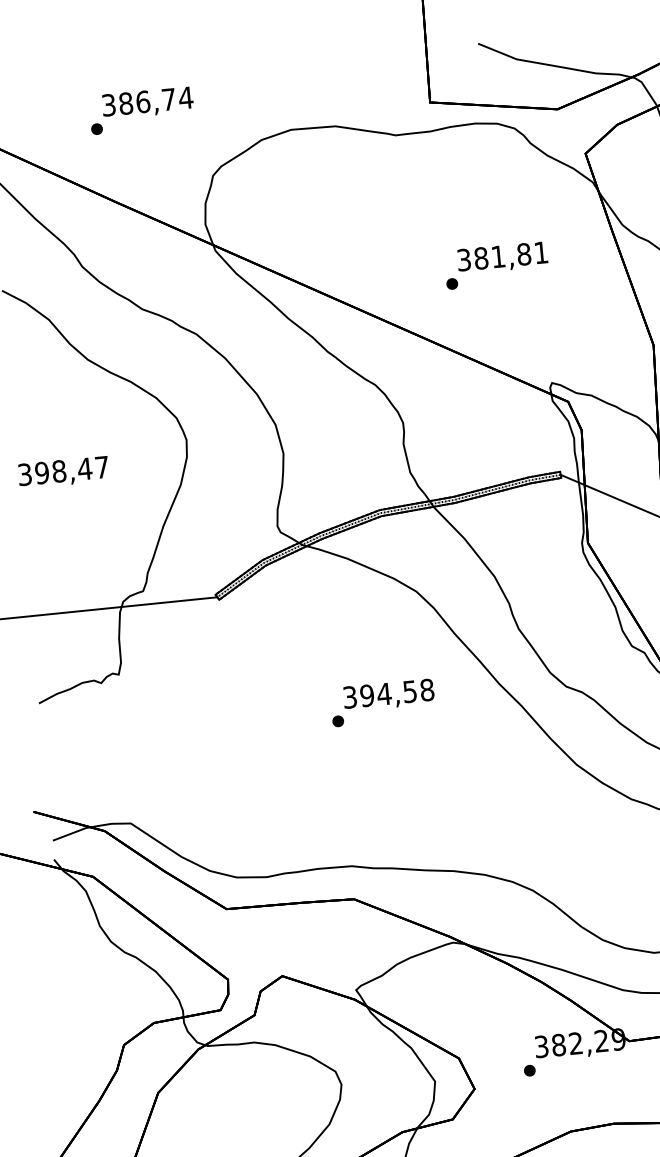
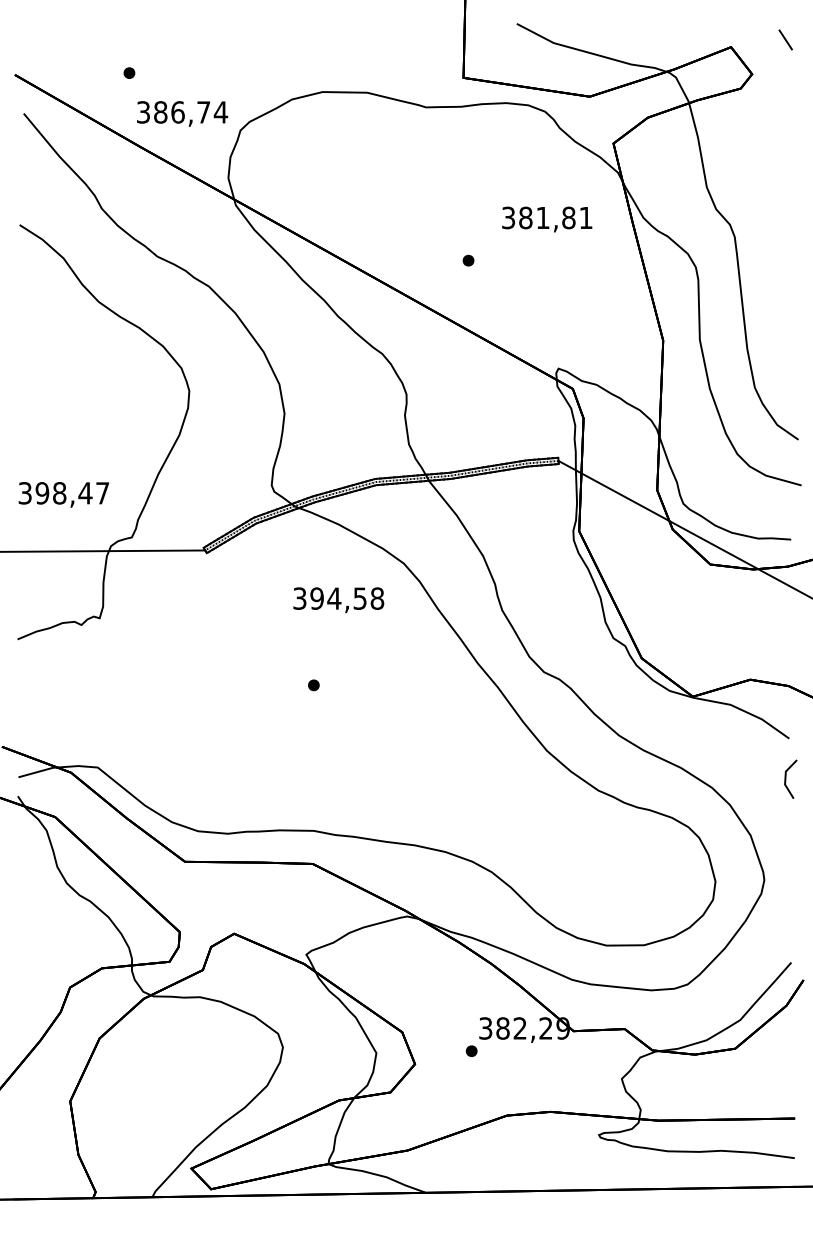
text: (147, 102) -> (182, 113), moved
text: (503, 257) -> (547, 219), moved
text: (63, 472) -> (63, 494), moved
text: (388, 694) -> (338, 599), moved

